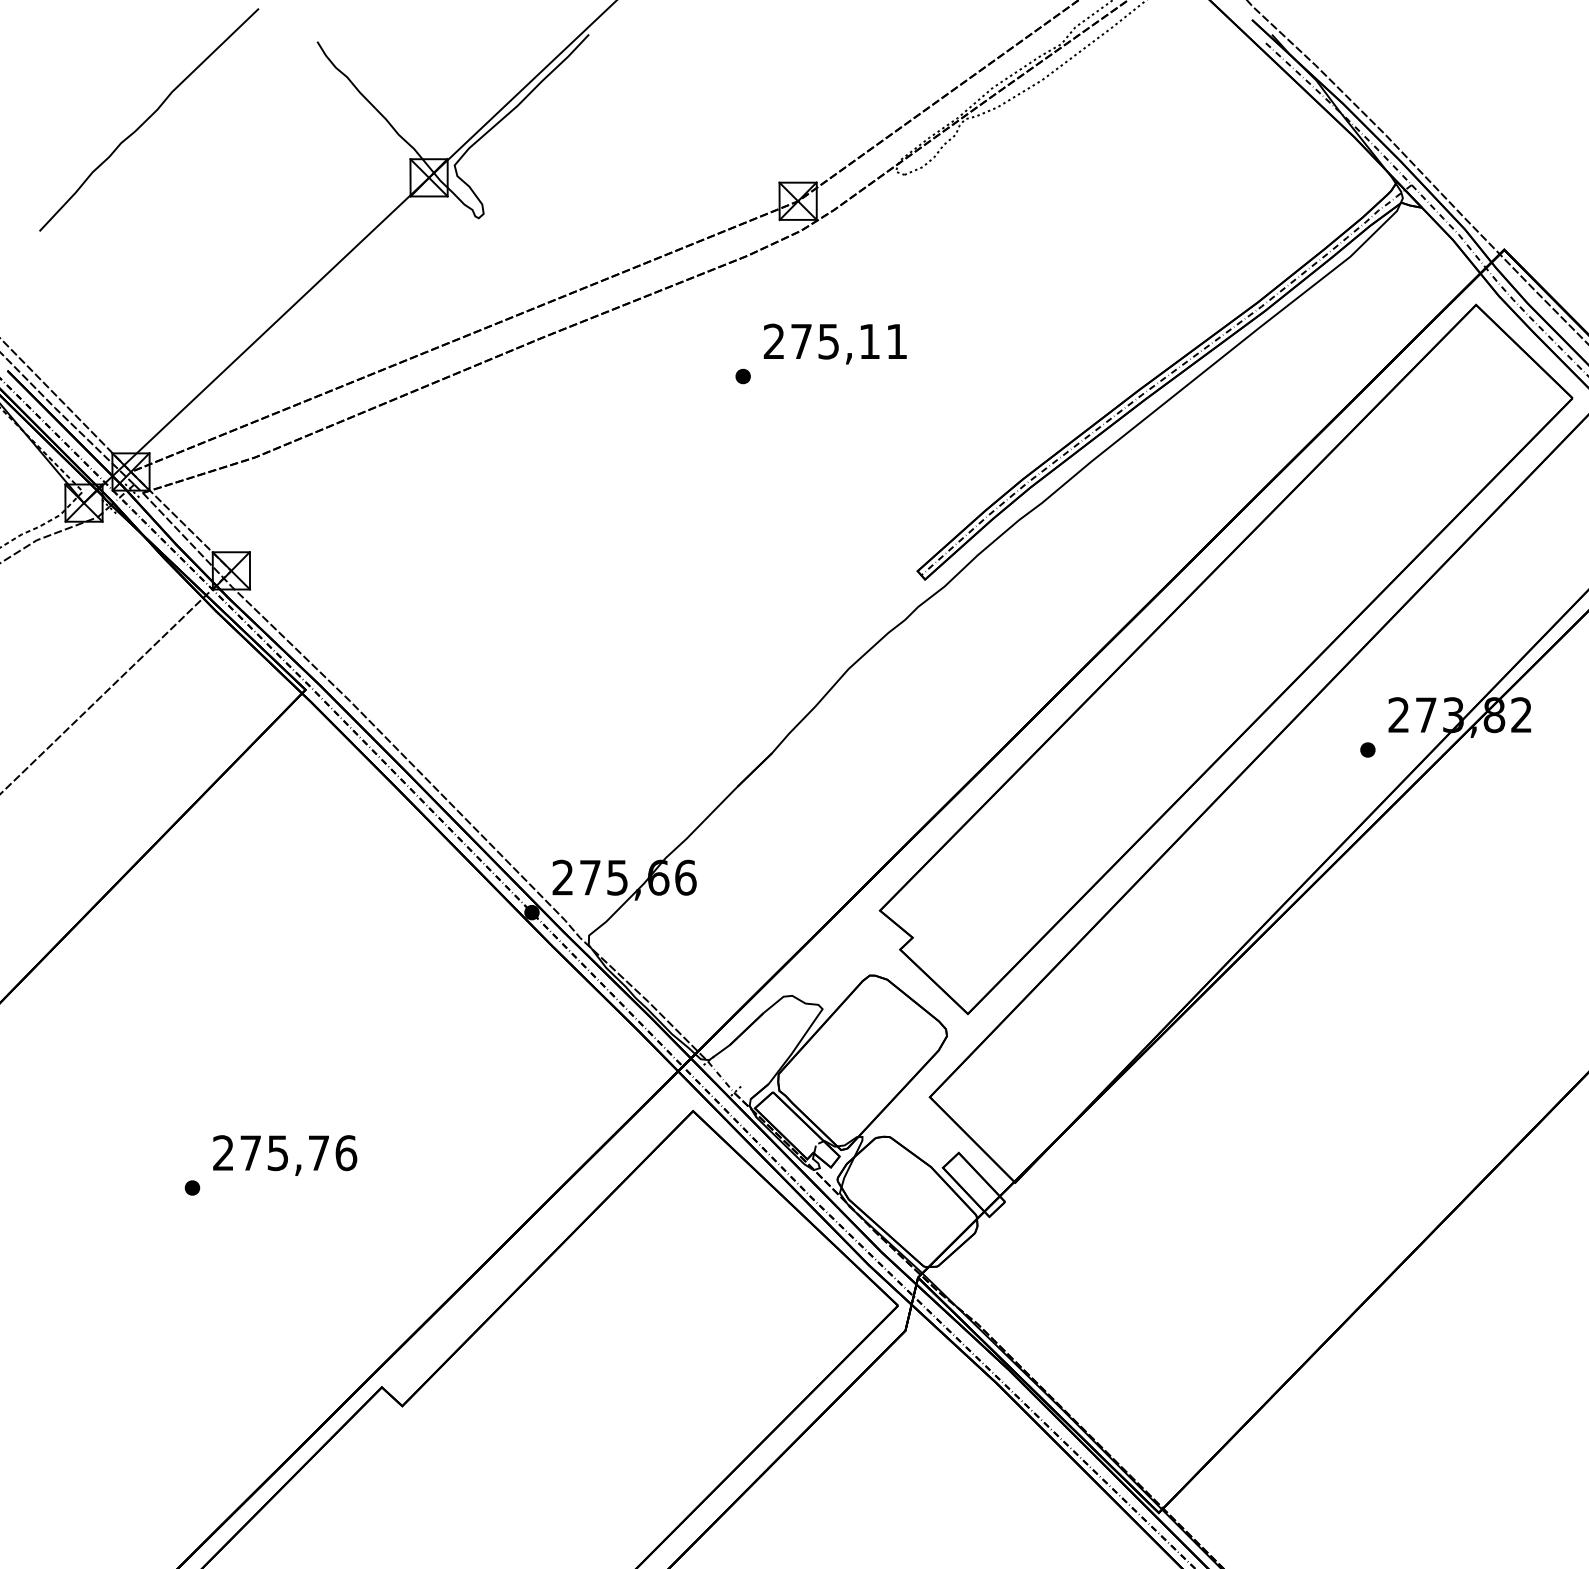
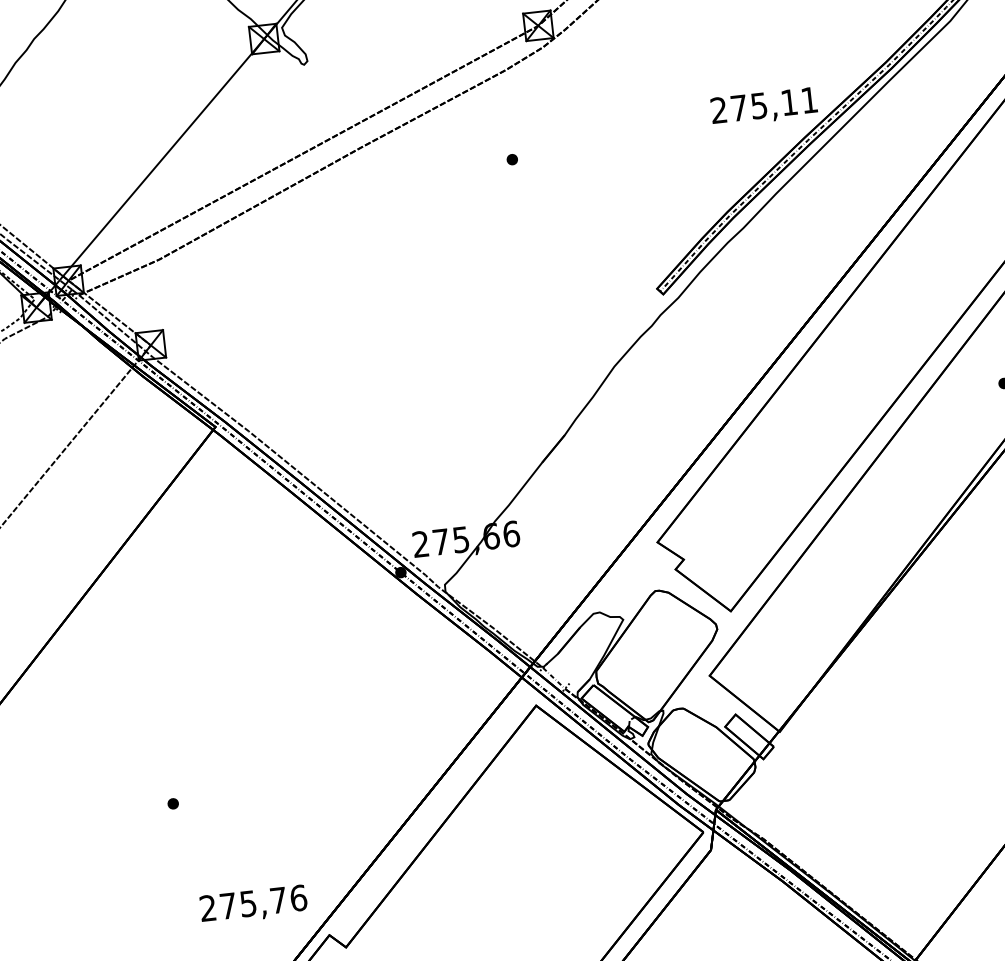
text: (834, 343) -> (763, 106), moved
text: (285, 1155) -> (254, 904), moved

